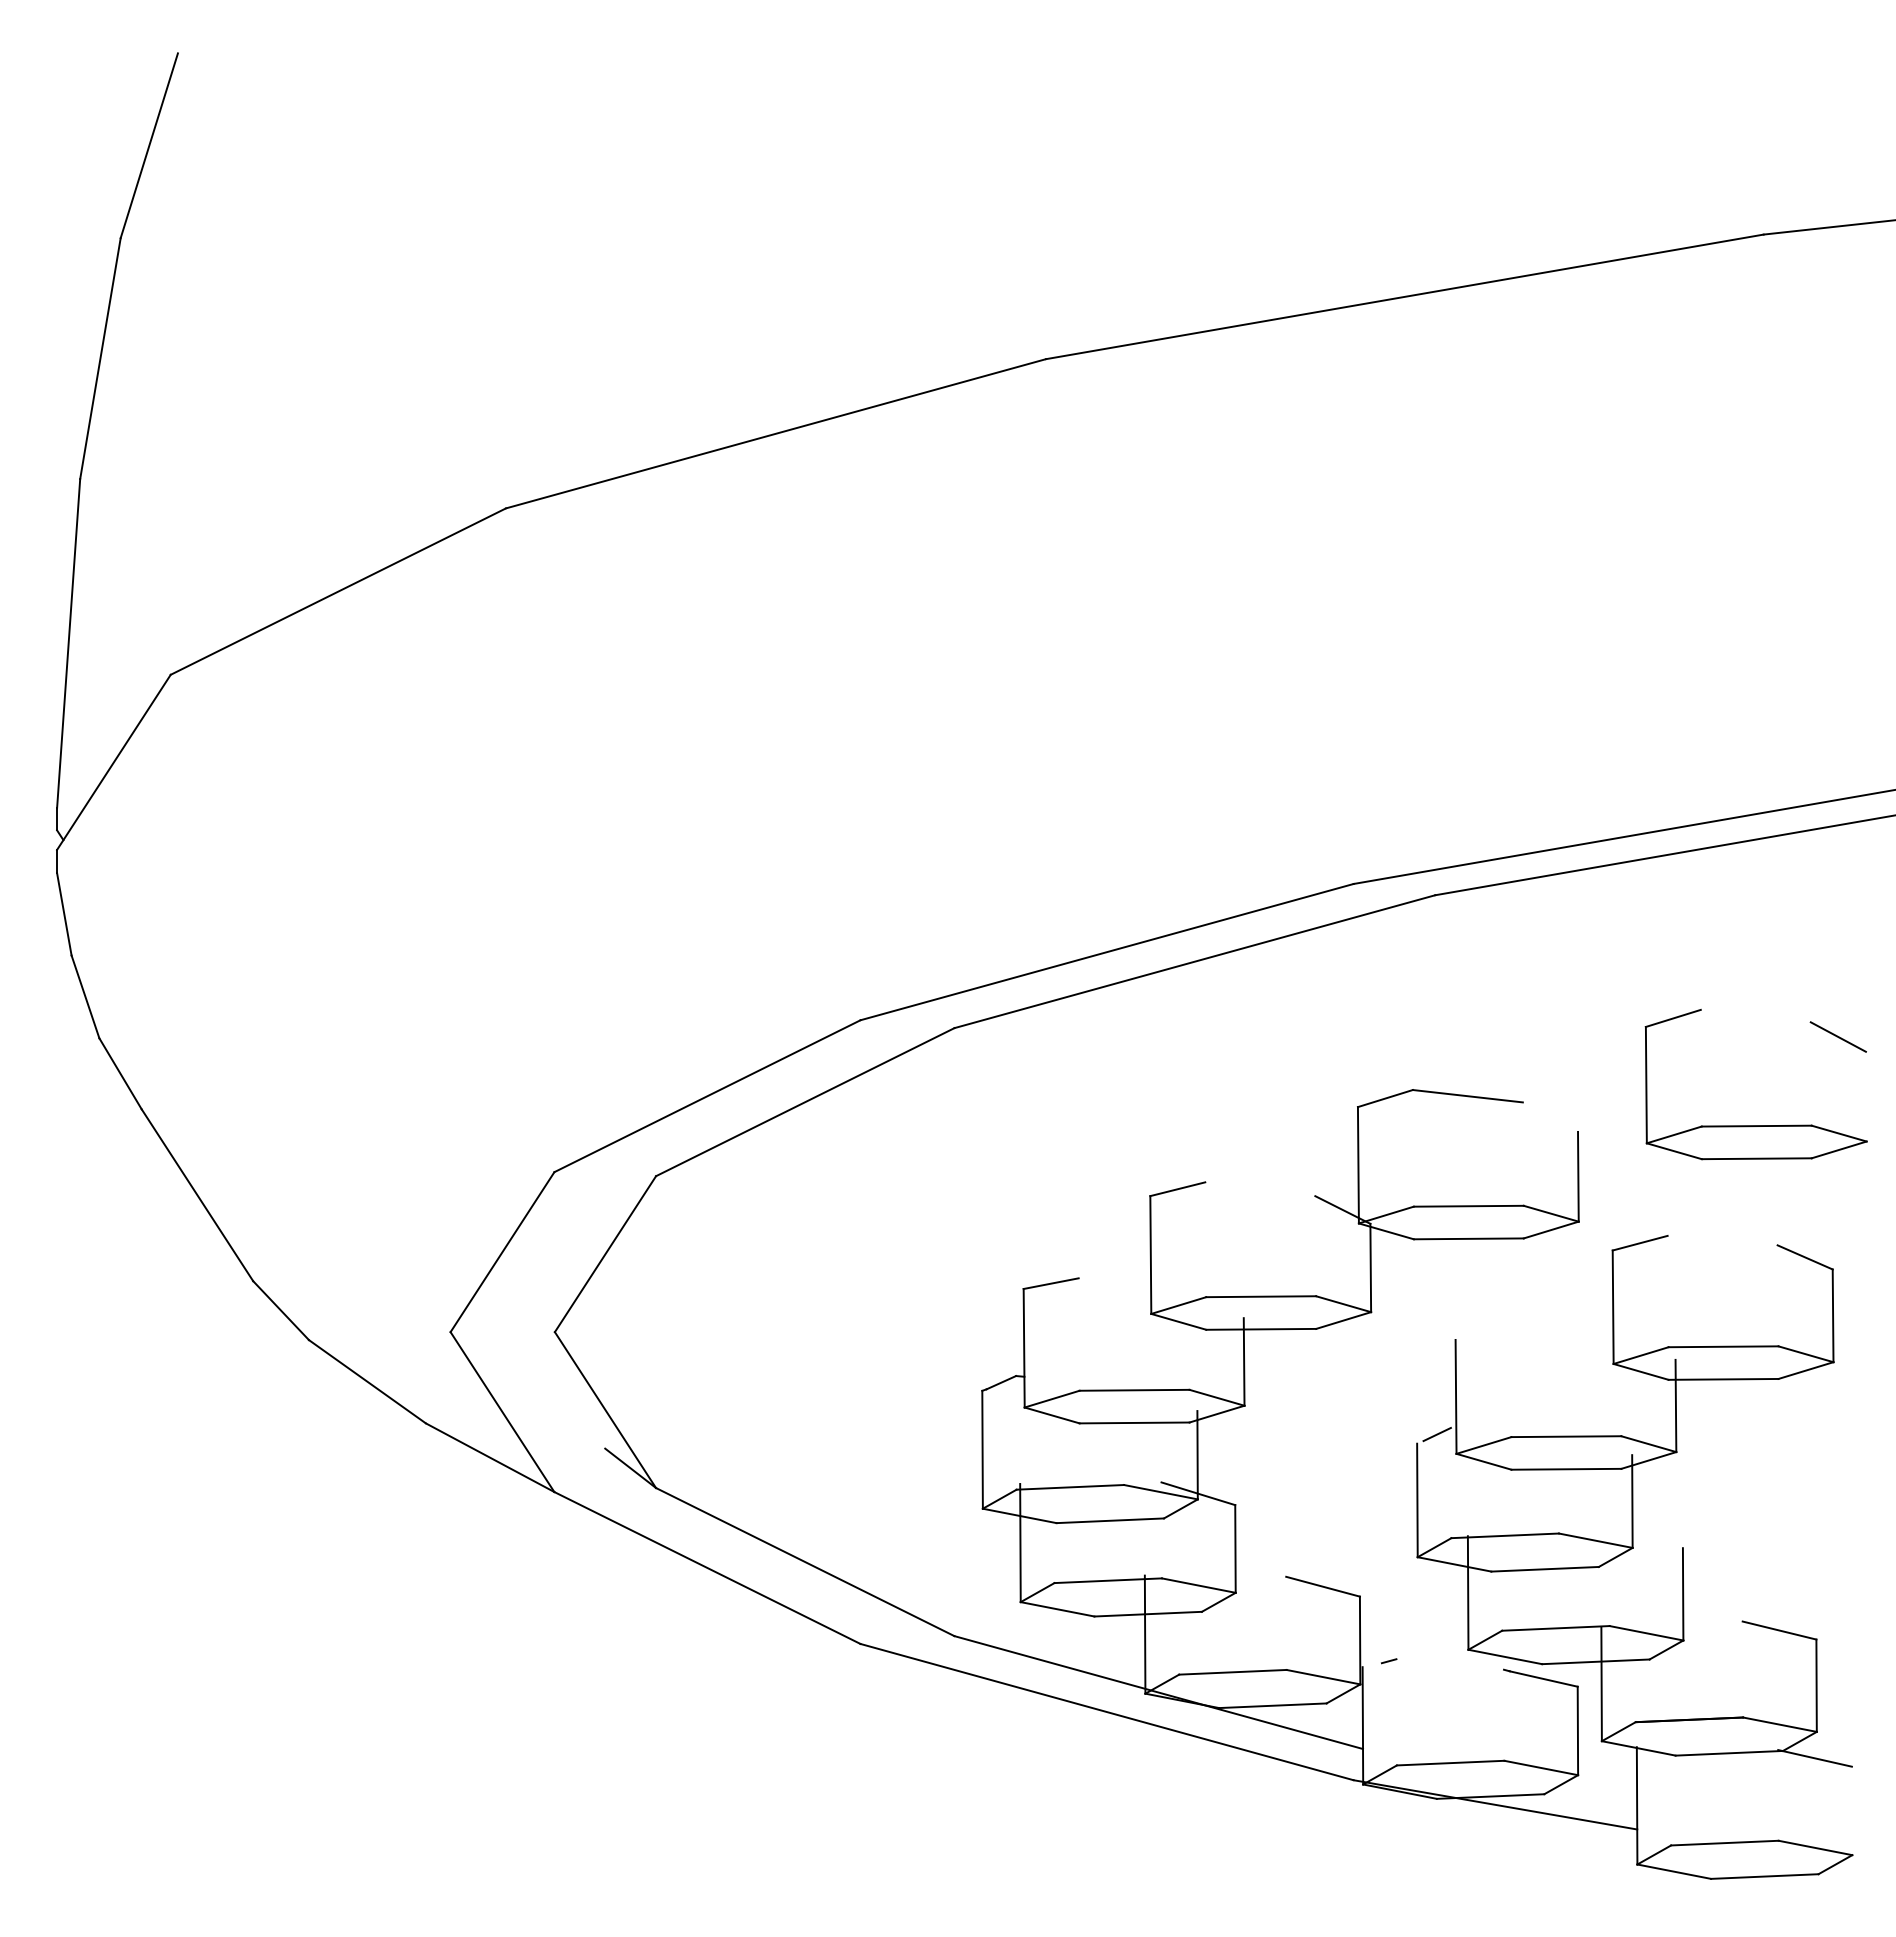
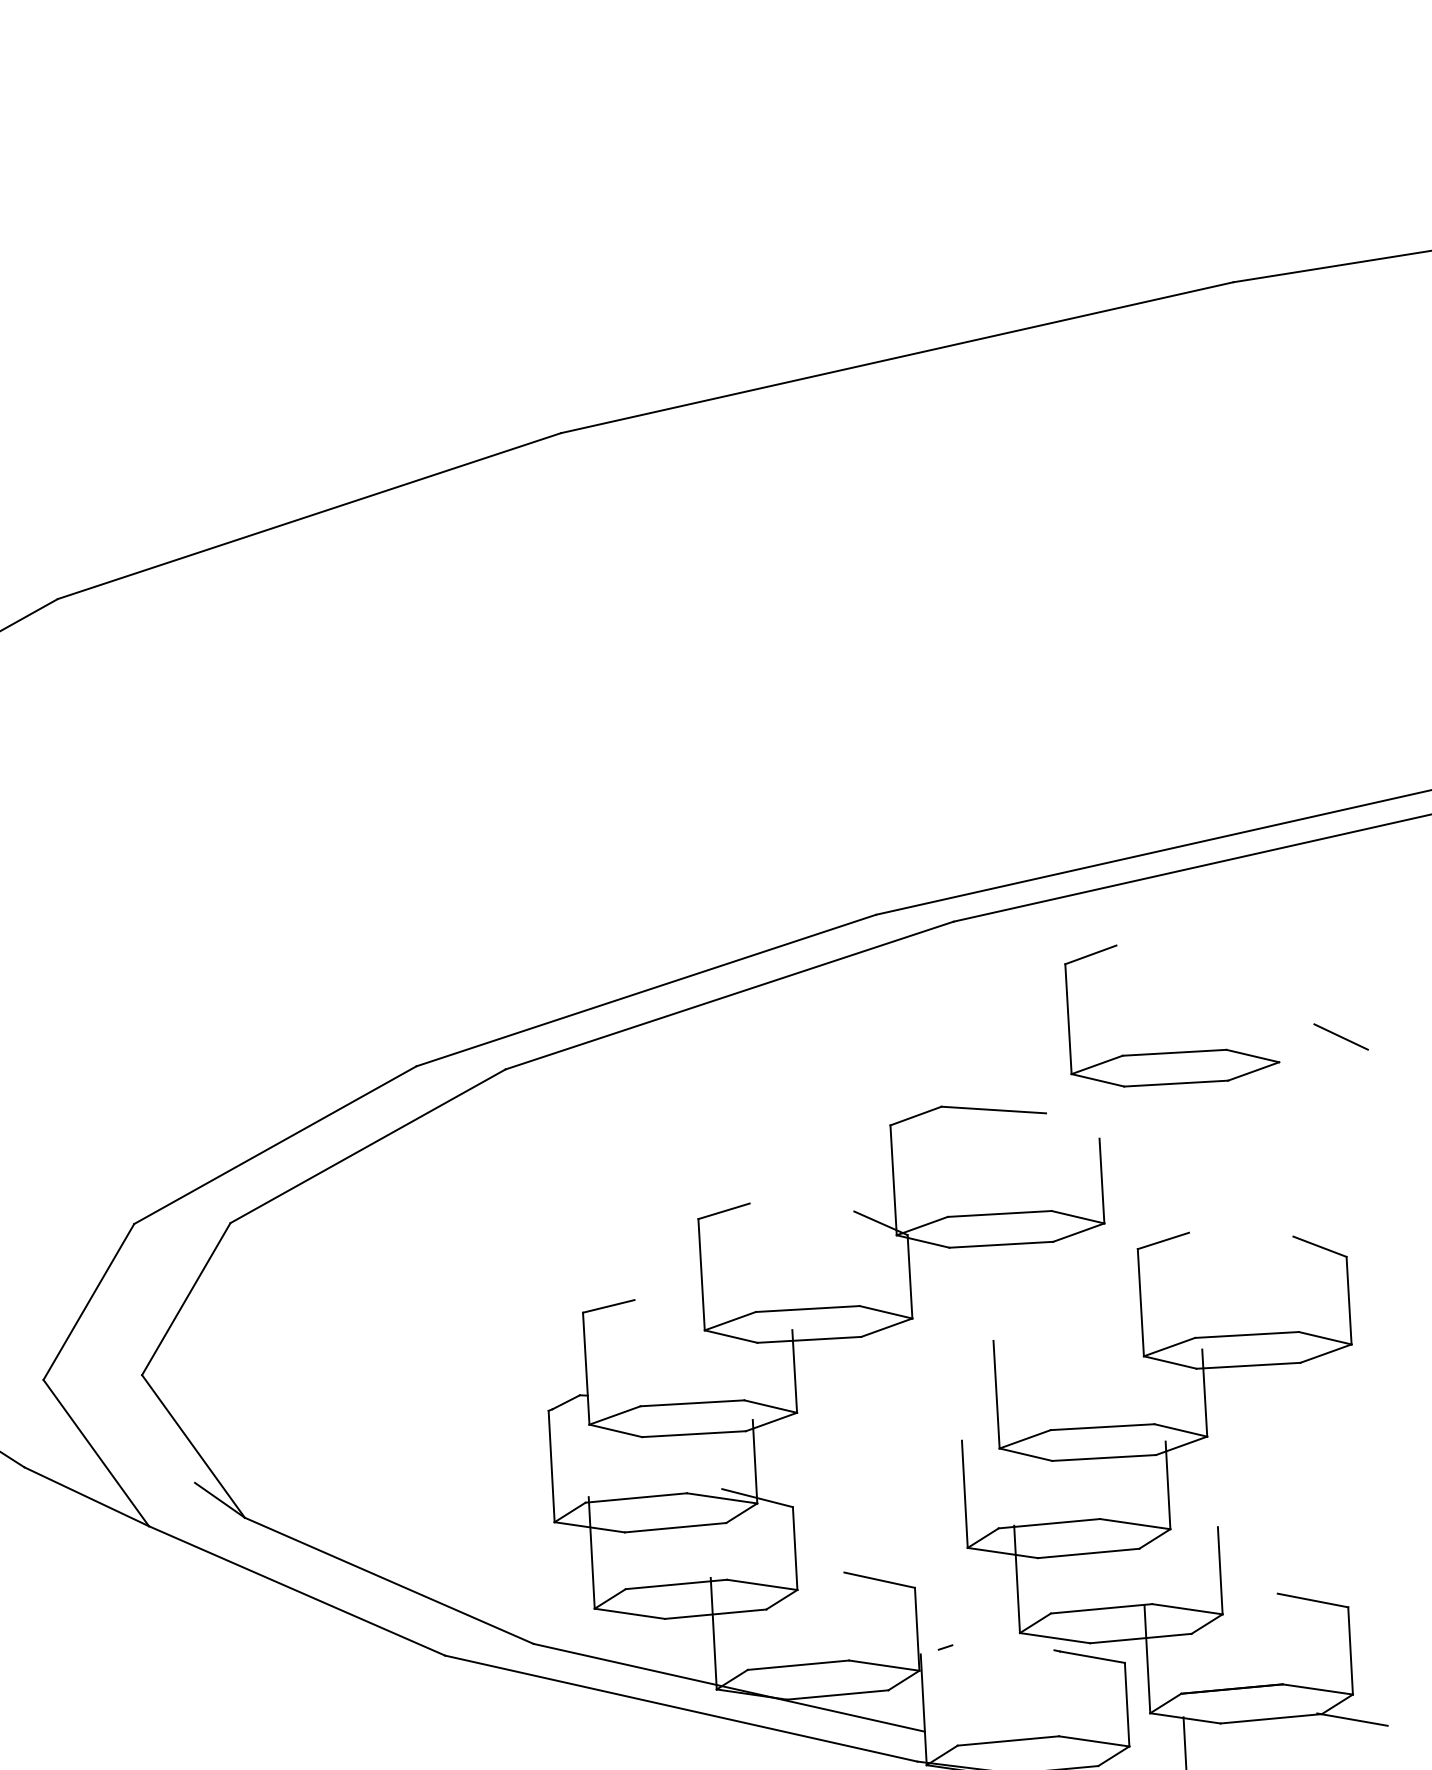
part: (1755, 1125) -> (1173, 1052), moved
line: (1436, 1434) -> (979, 1431), removed

